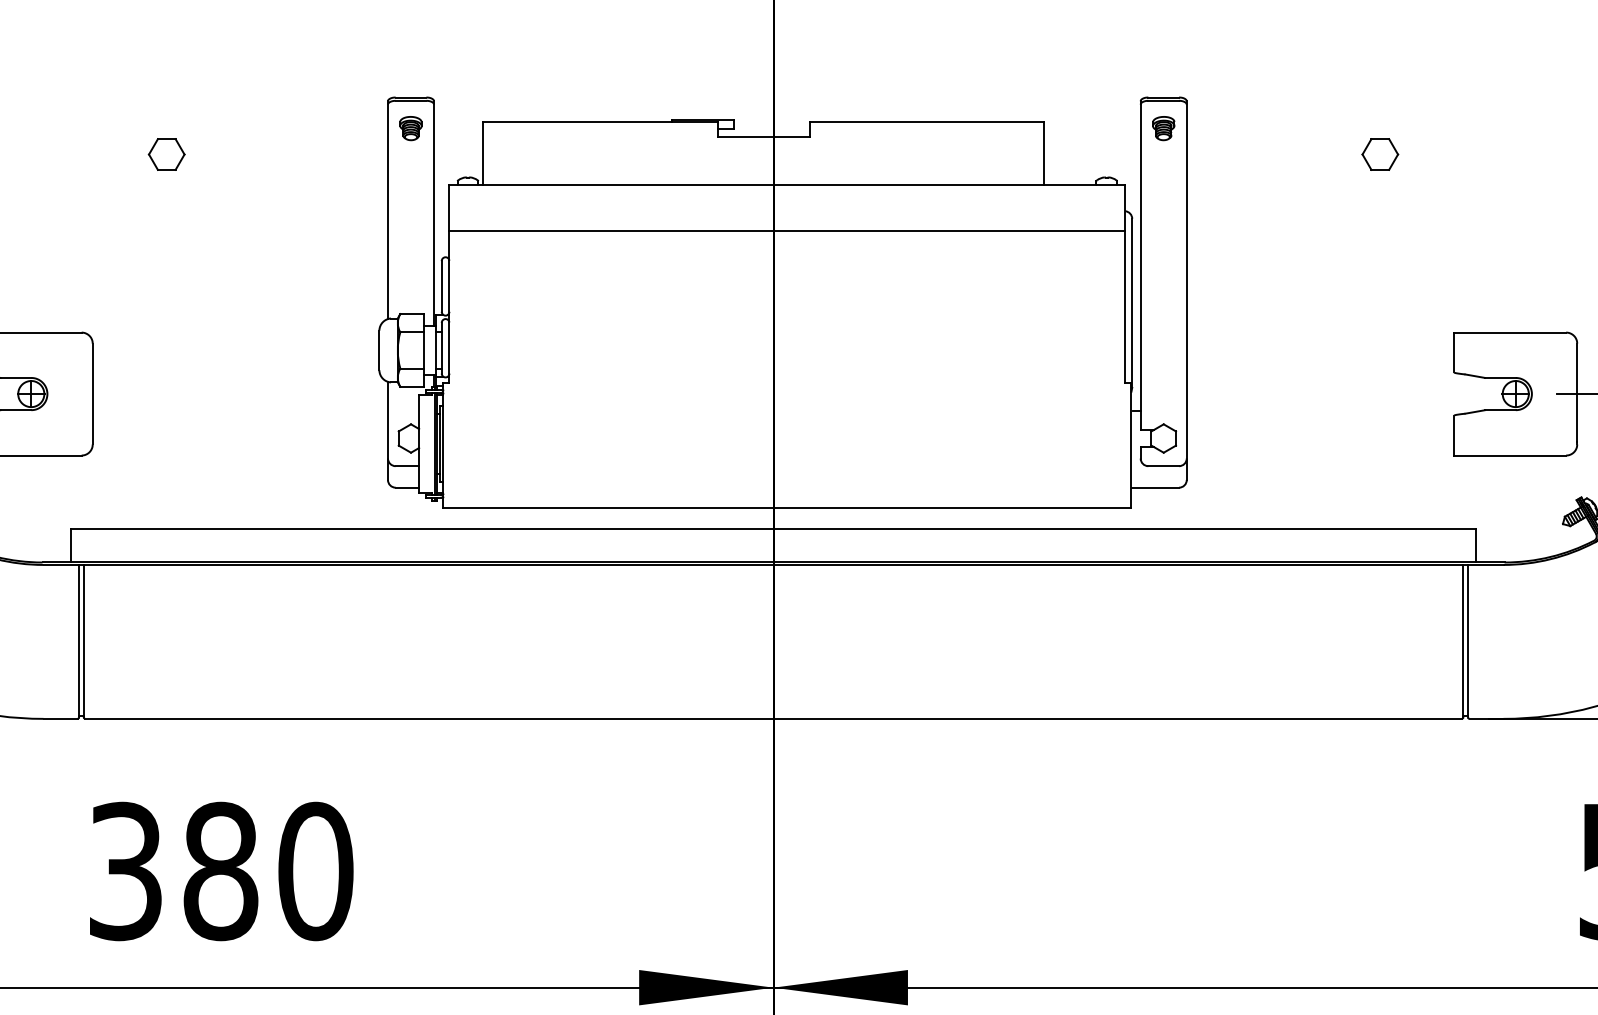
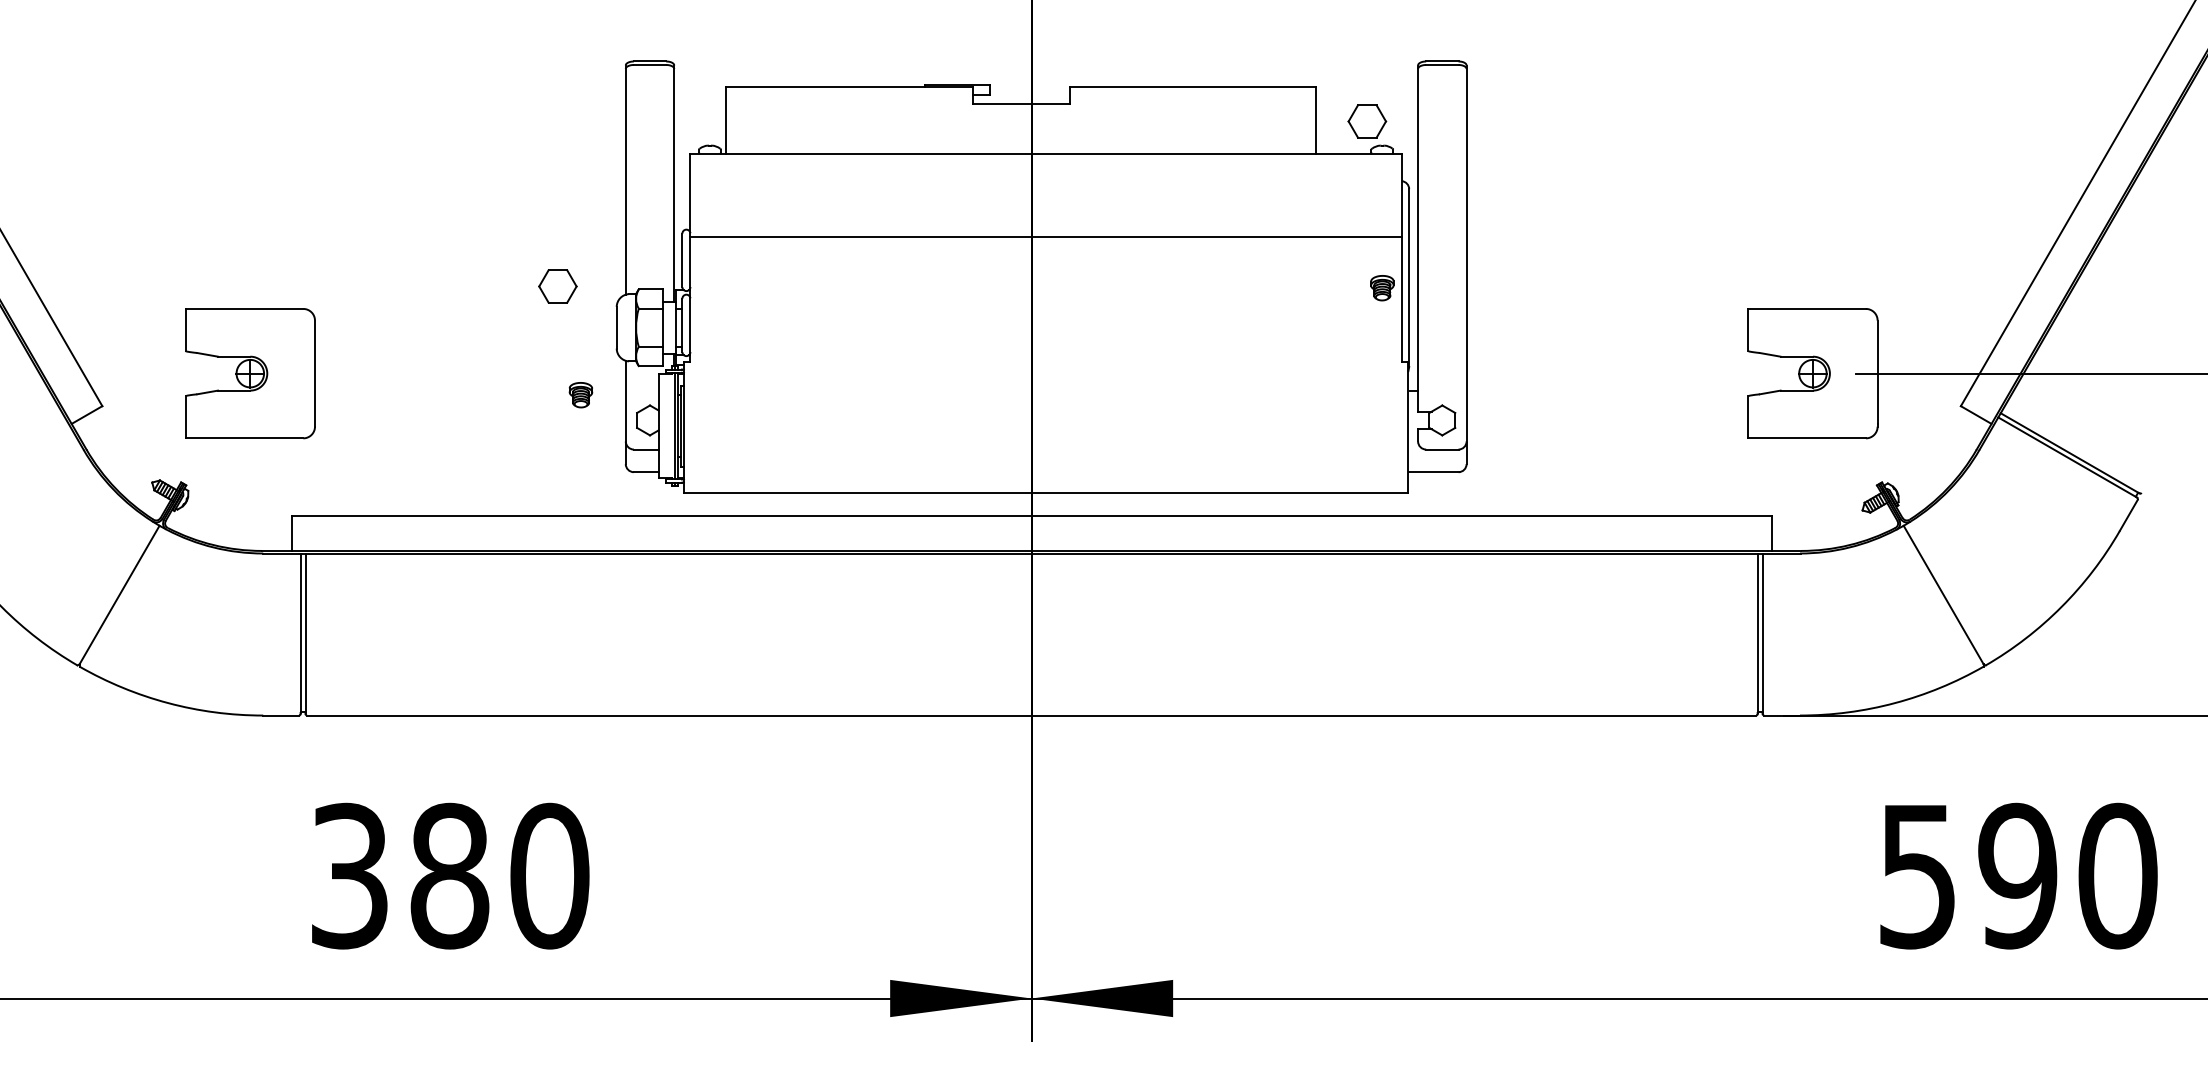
part: (410, 128) -> (580, 395), moved
part: (1163, 128) -> (1382, 288), moved
part: (166, 154) -> (557, 286), moved
part: (1380, 154) -> (1367, 121), moved
line: (786, 231) -> (1045, 237), moved

